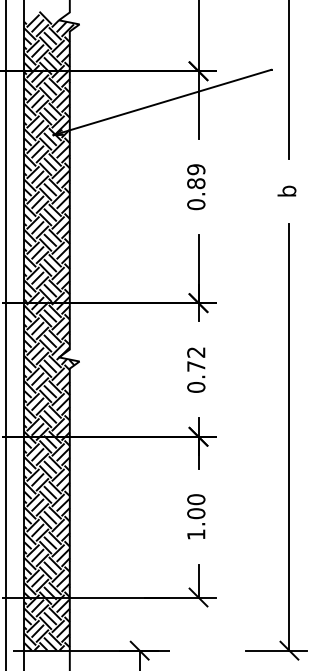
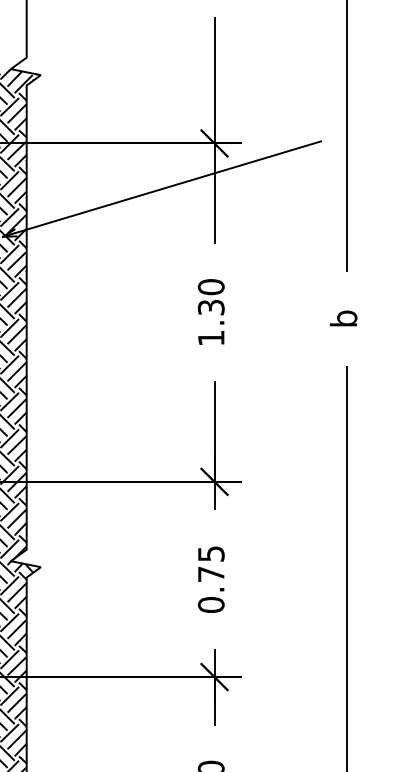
text: (196, 187) -> (211, 313), 0.89 -> 1.30
text: (196, 352) -> (211, 554), 0.72 -> 0.75

